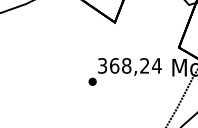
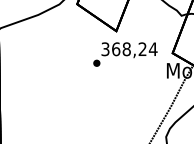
text: (125, 71) -> (125, 54), moved

